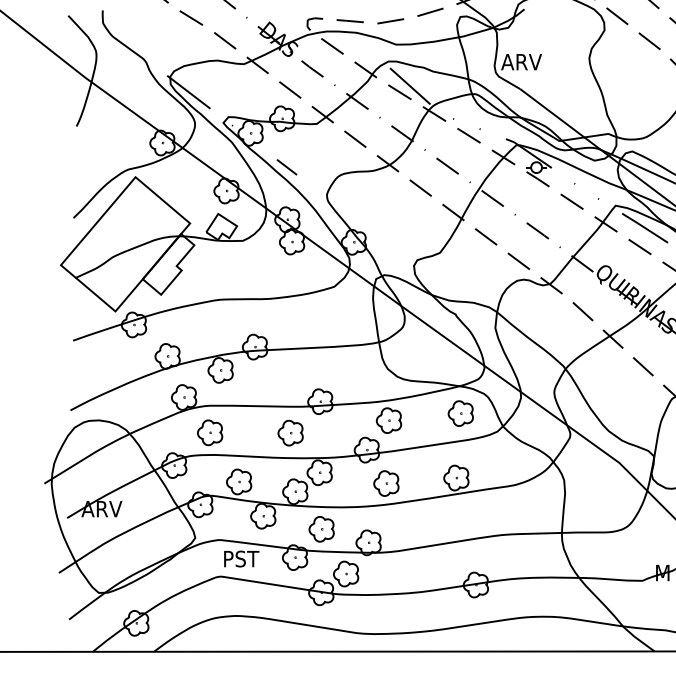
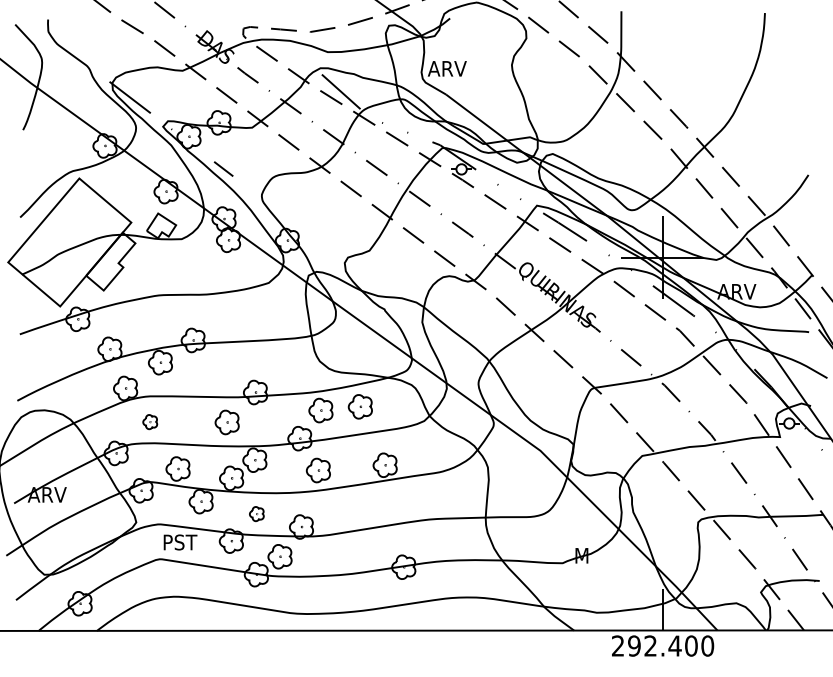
part: (459, 413) -> (359, 406), moved
part: (209, 432) -> (149, 421), size x0.6
part: (321, 528) -> (256, 513), size x0.6

